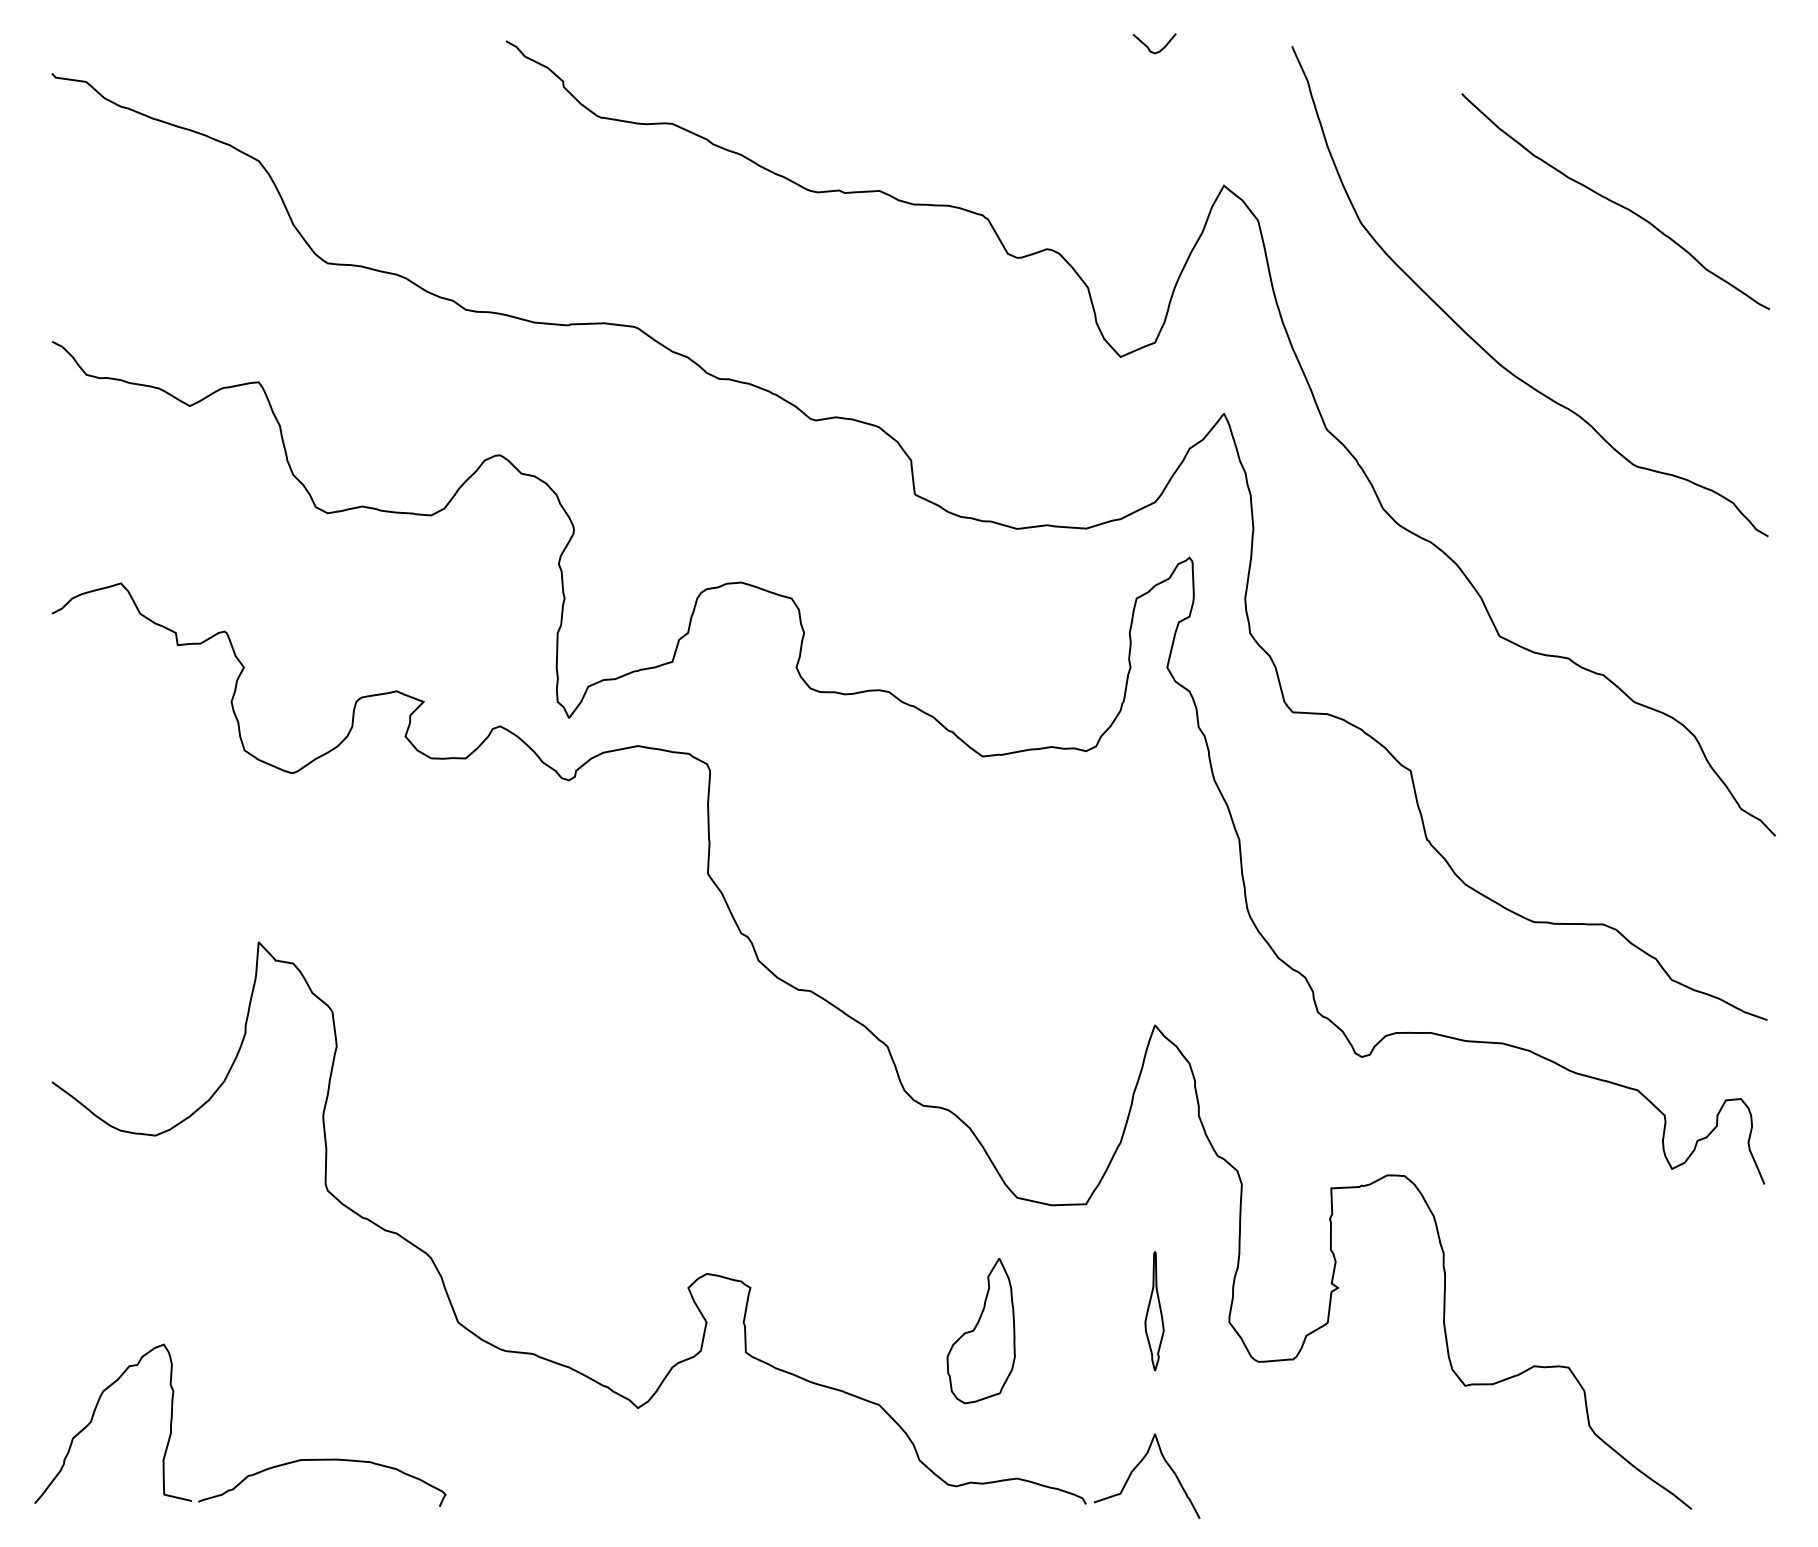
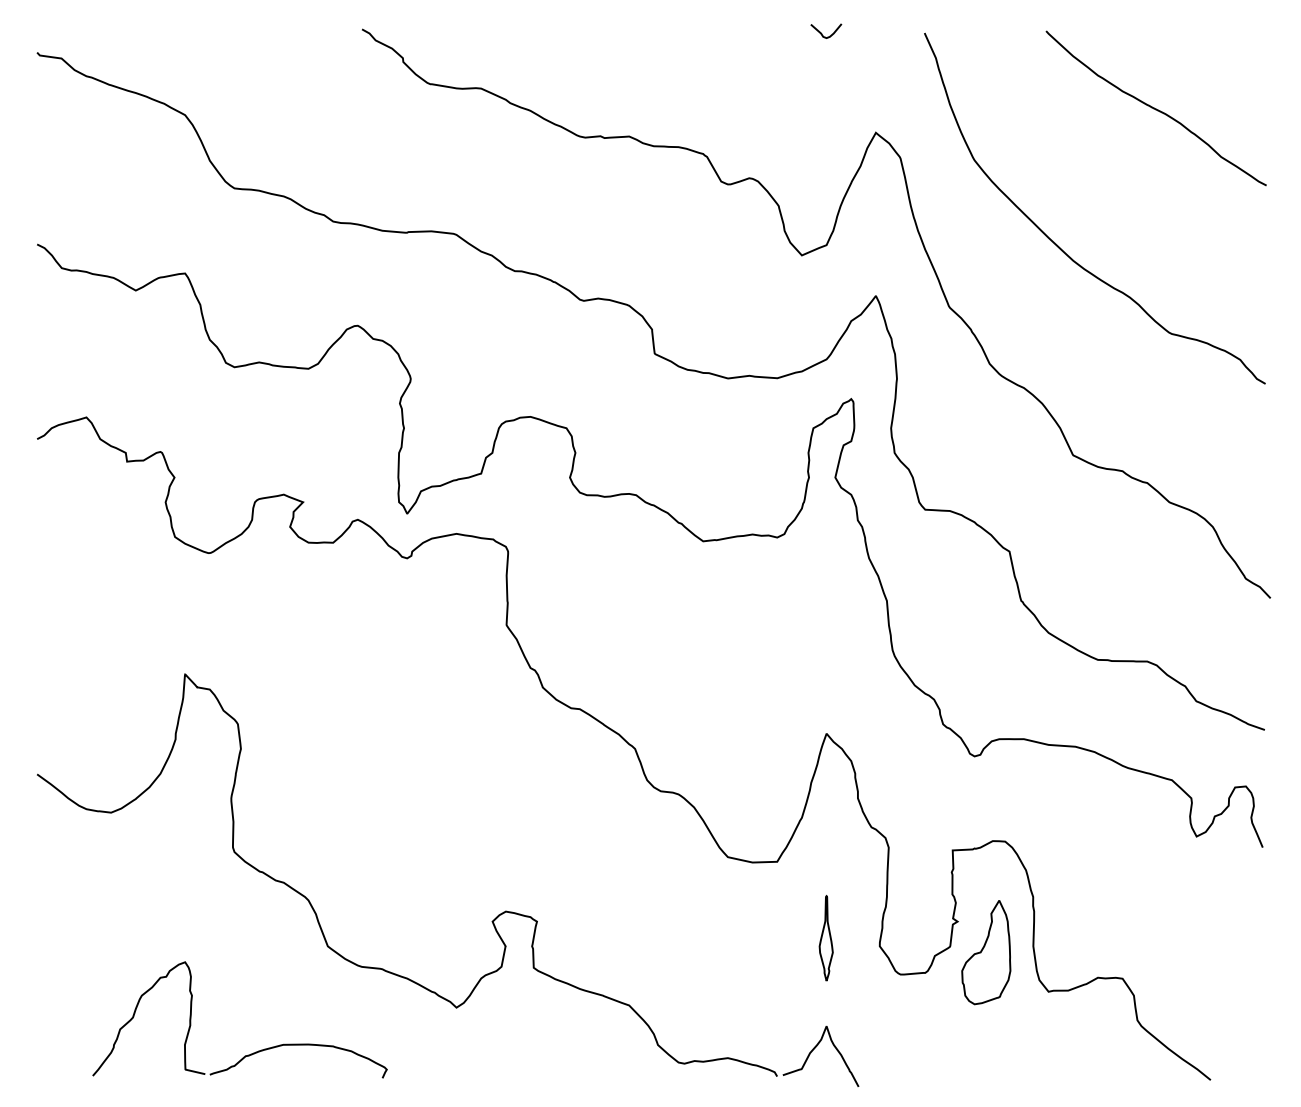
curve: (1614, 201) -> (1155, 108), moved
part: (980, 1331) -> (985, 952), moved
part: (260, 1470) -> (254, 1052), moved

